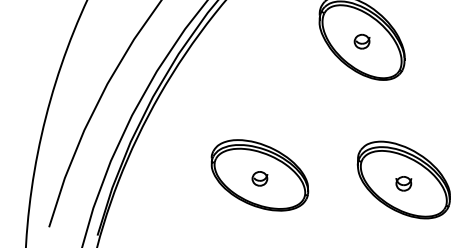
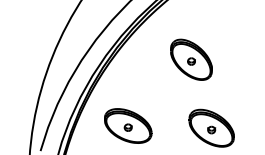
part: (260, 174) -> (128, 125), moved

